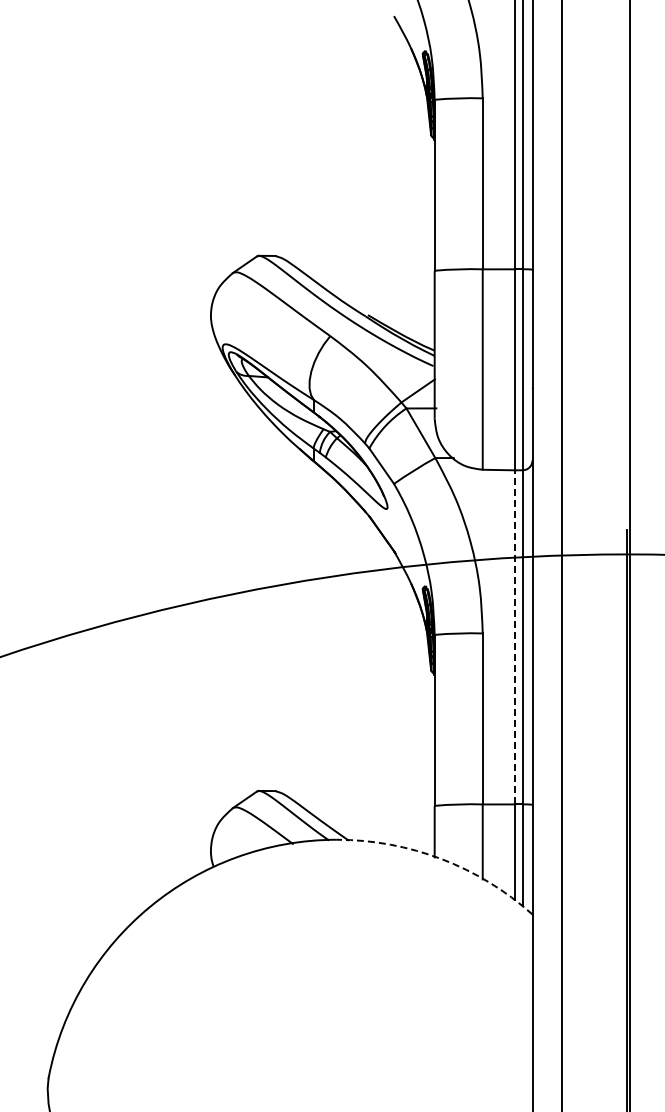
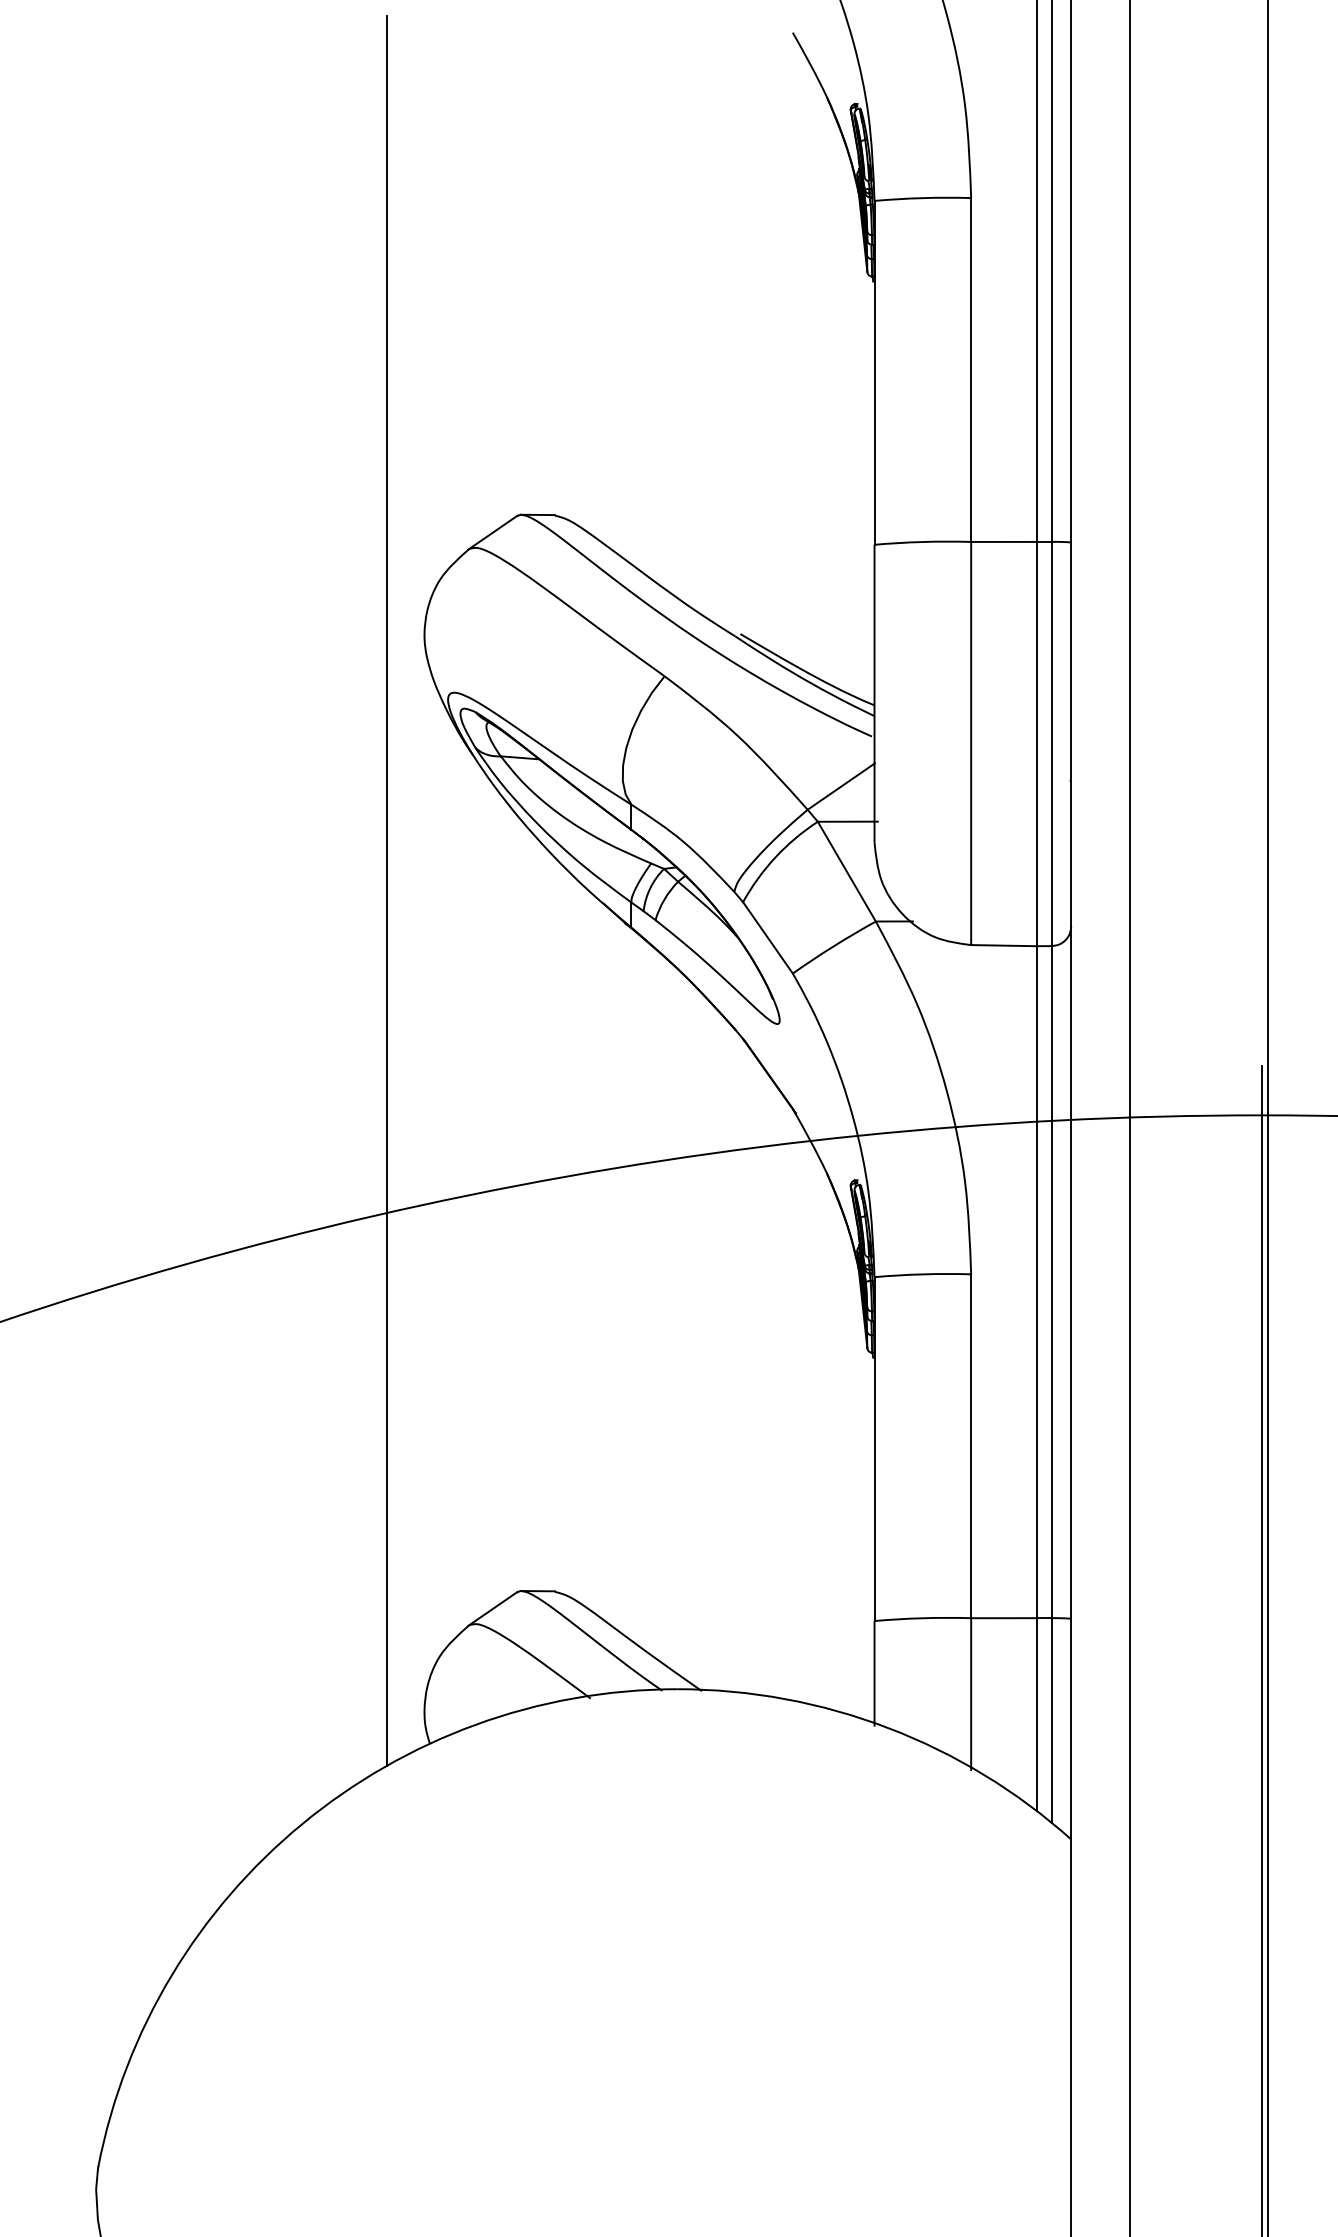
line: (192, 442) -> (387, 890), added
line: (515, 636) -> (1037, 1280), dashed -> solid
arc: (441, 859) -> (888, 1728), dashed -> solid

